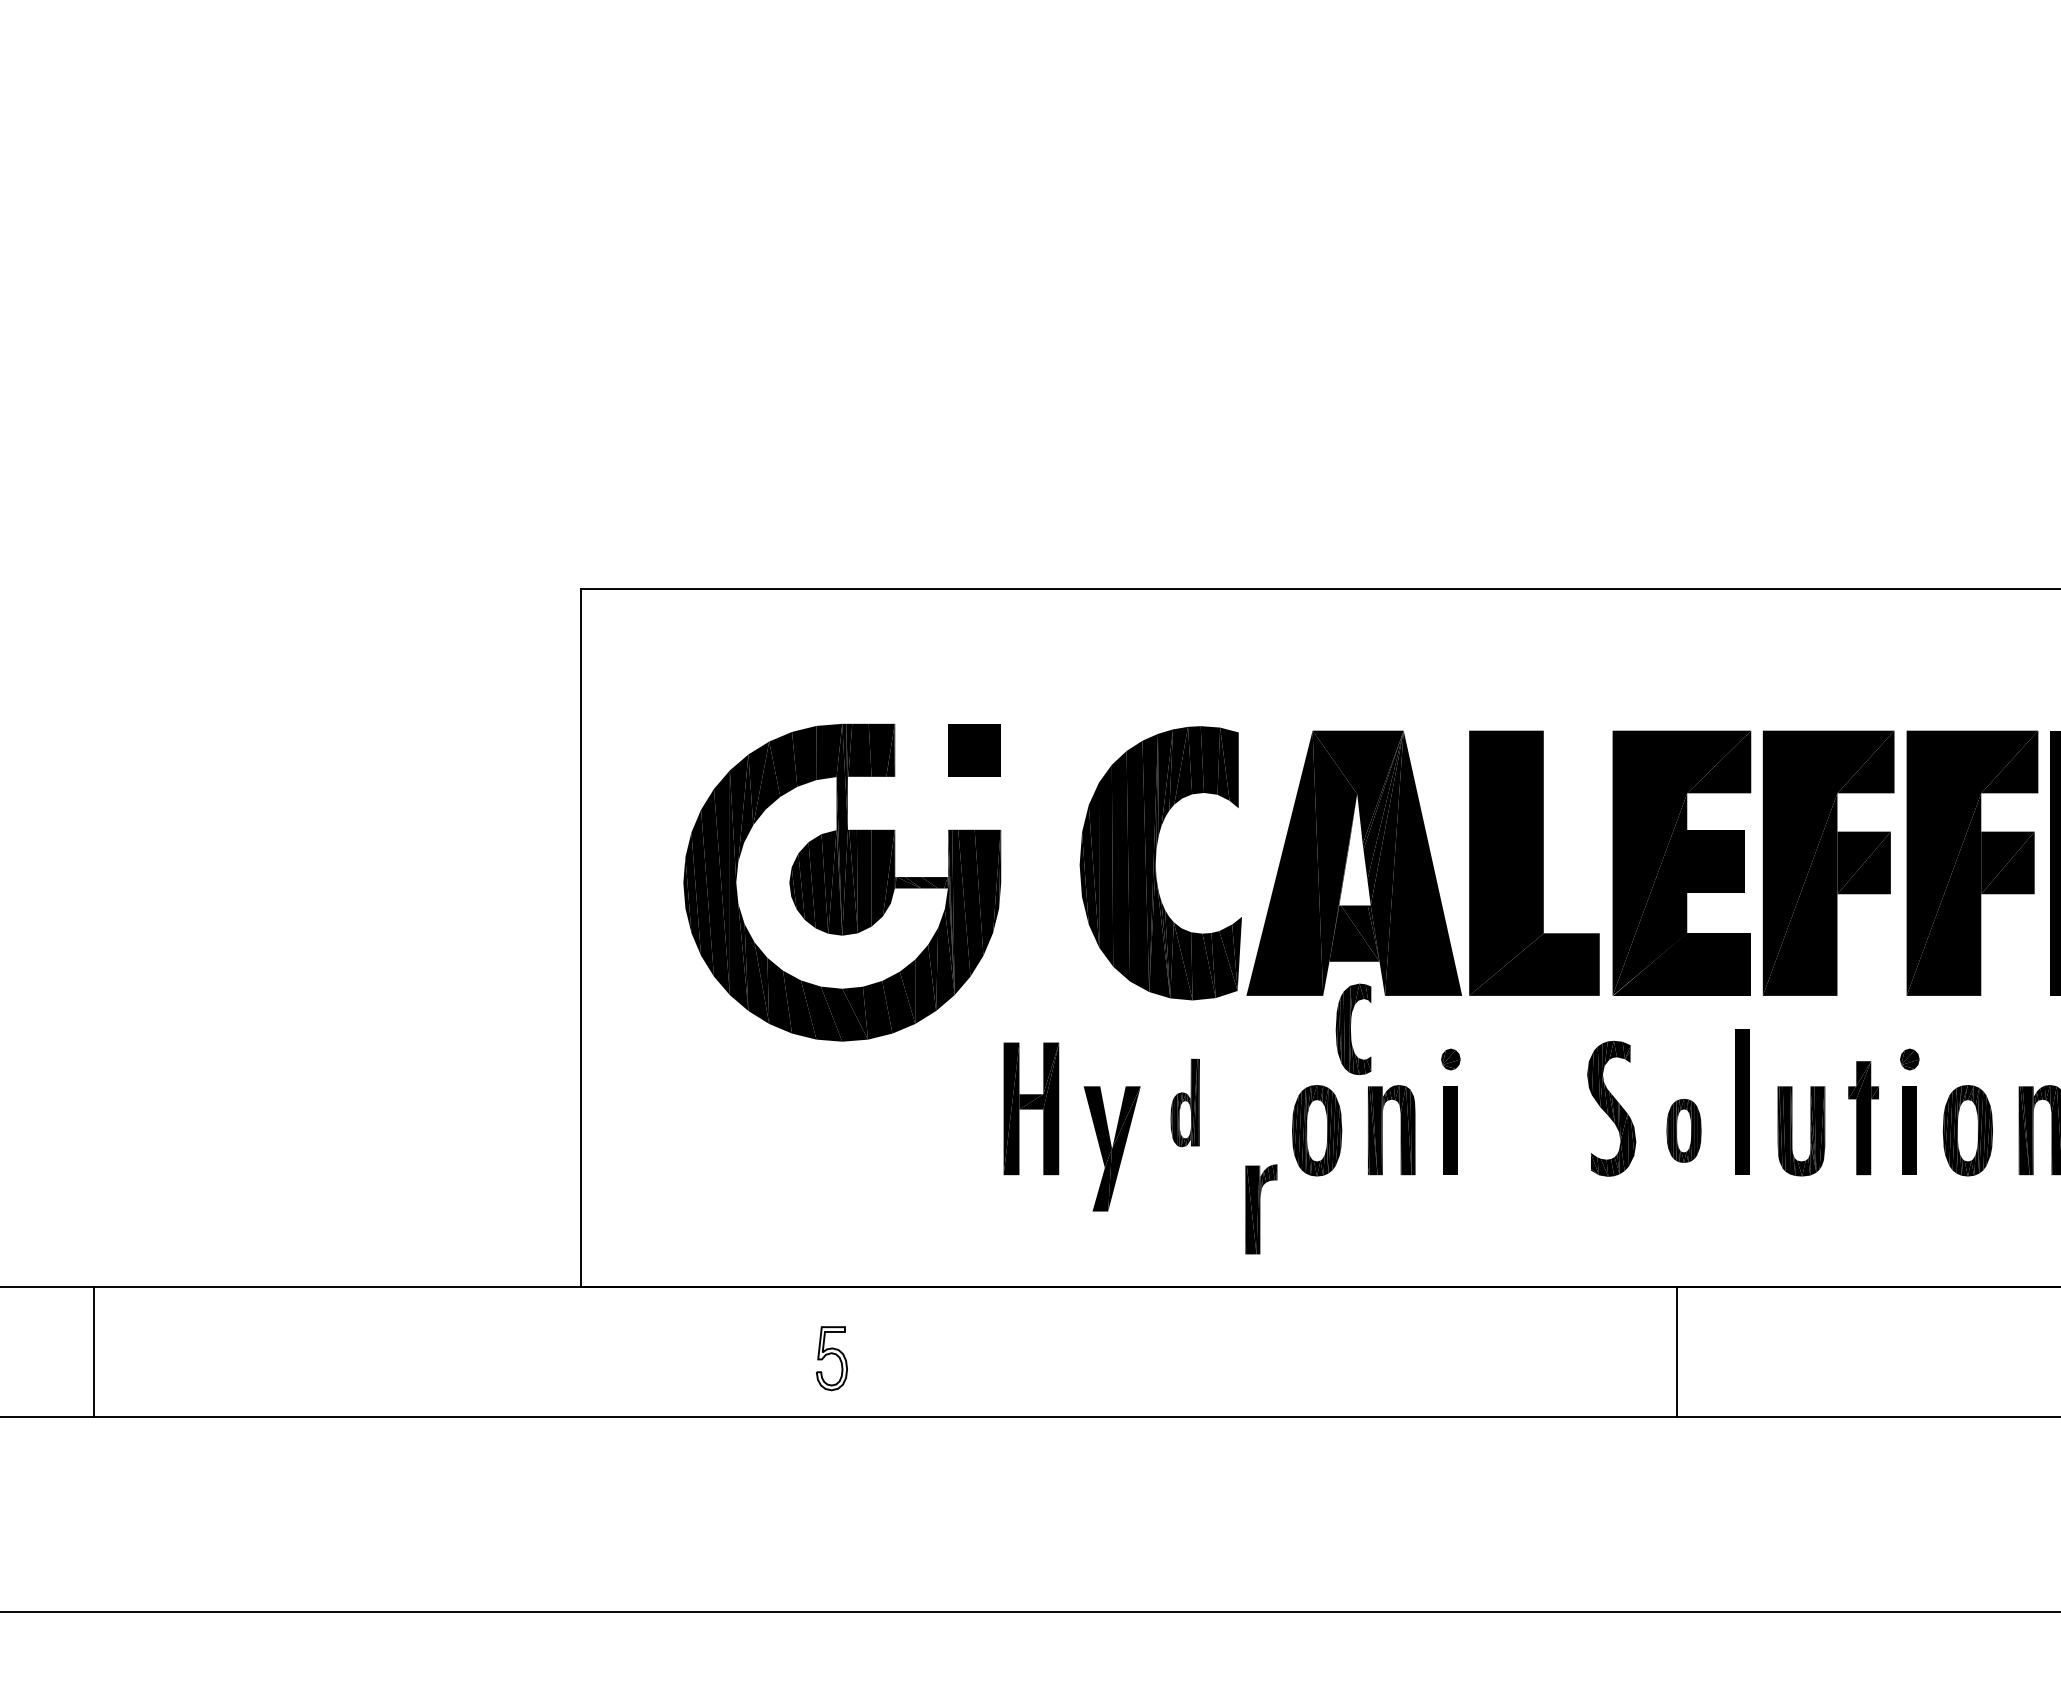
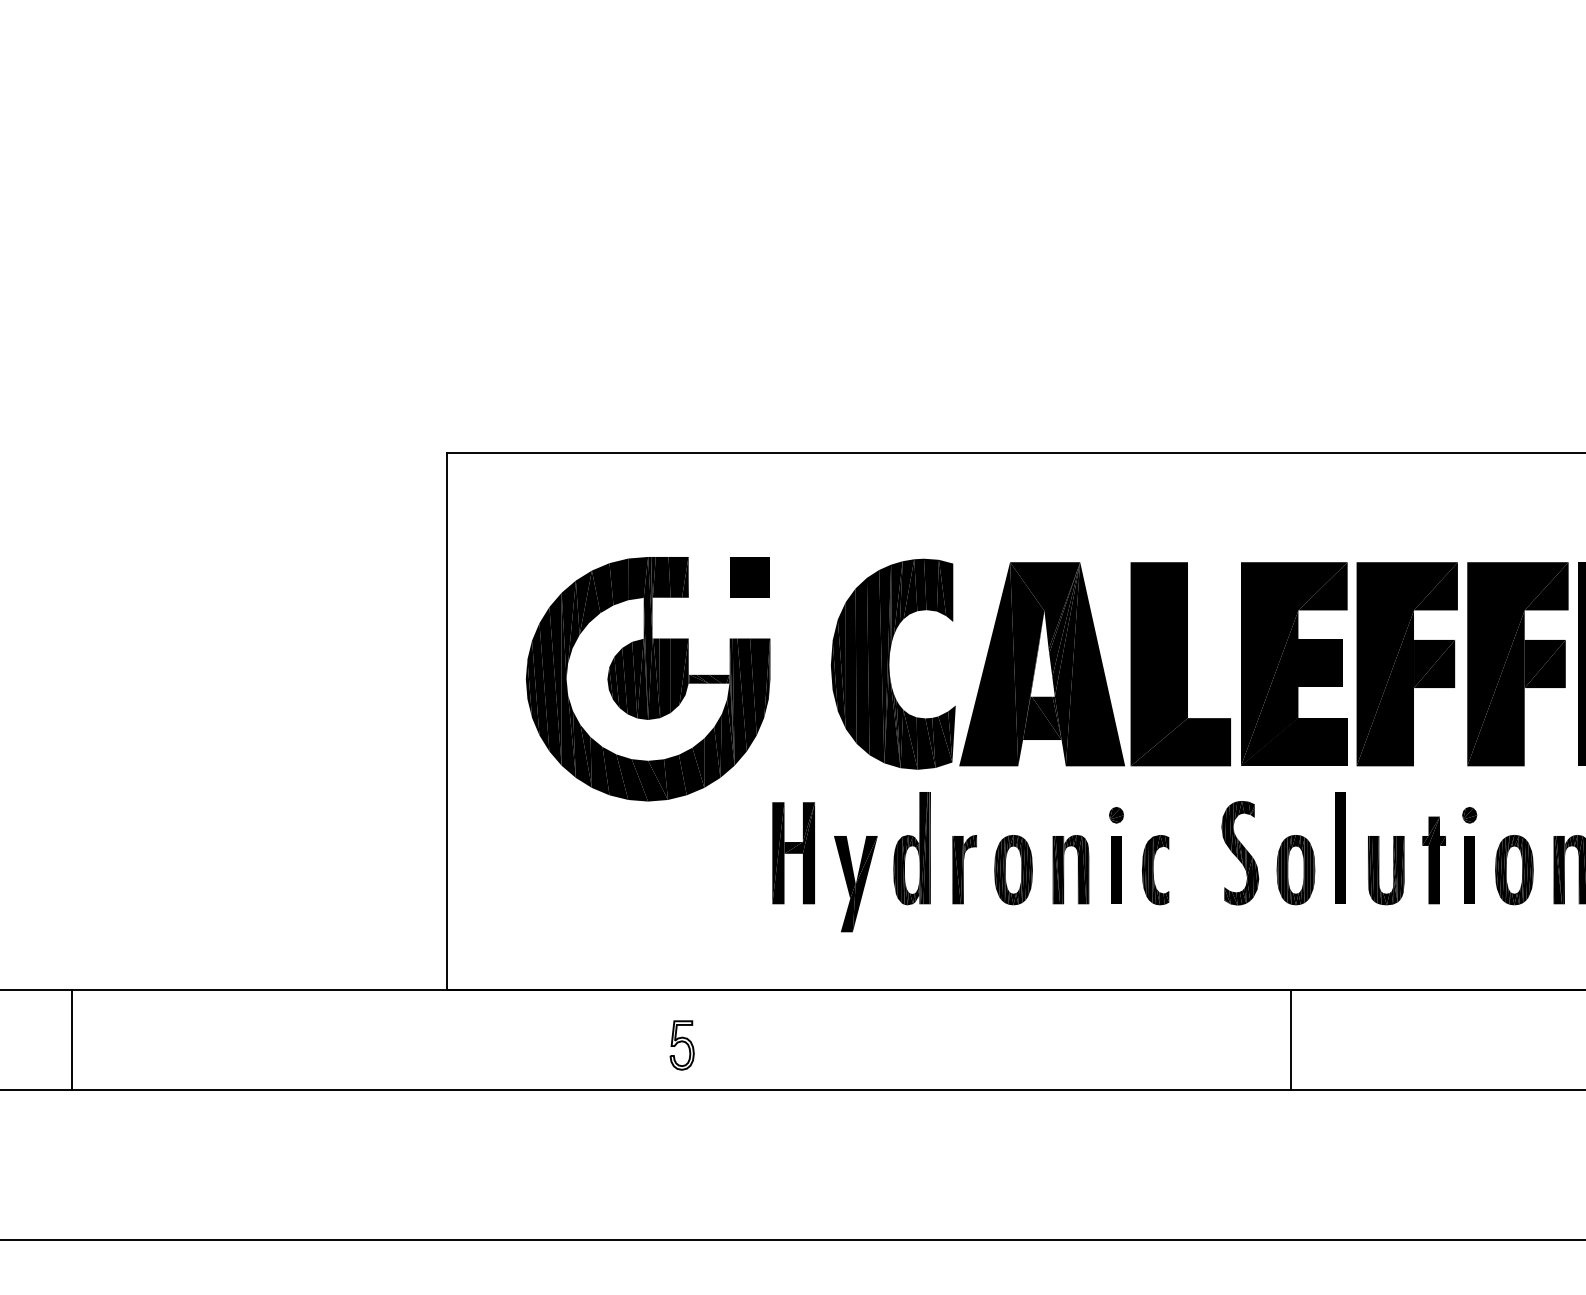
part: (1353, 1029) -> (1155, 870), moved
part: (1184, 1102) -> (911, 848), size x1.67
part: (1683, 1131) -> (1295, 870), size x1.43
part: (1261, 1209) -> (964, 869), moved
part: (831, 1358) -> (681, 1045), moved

